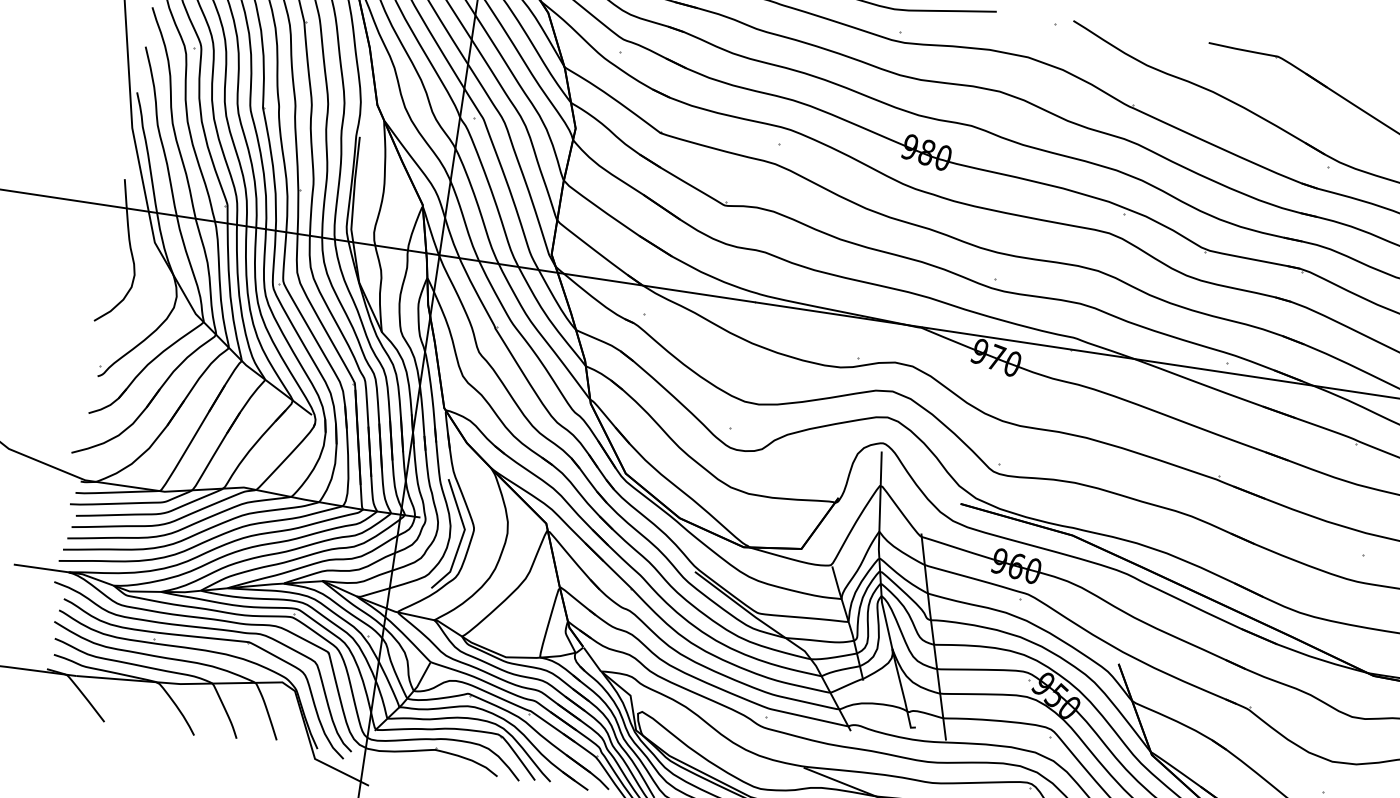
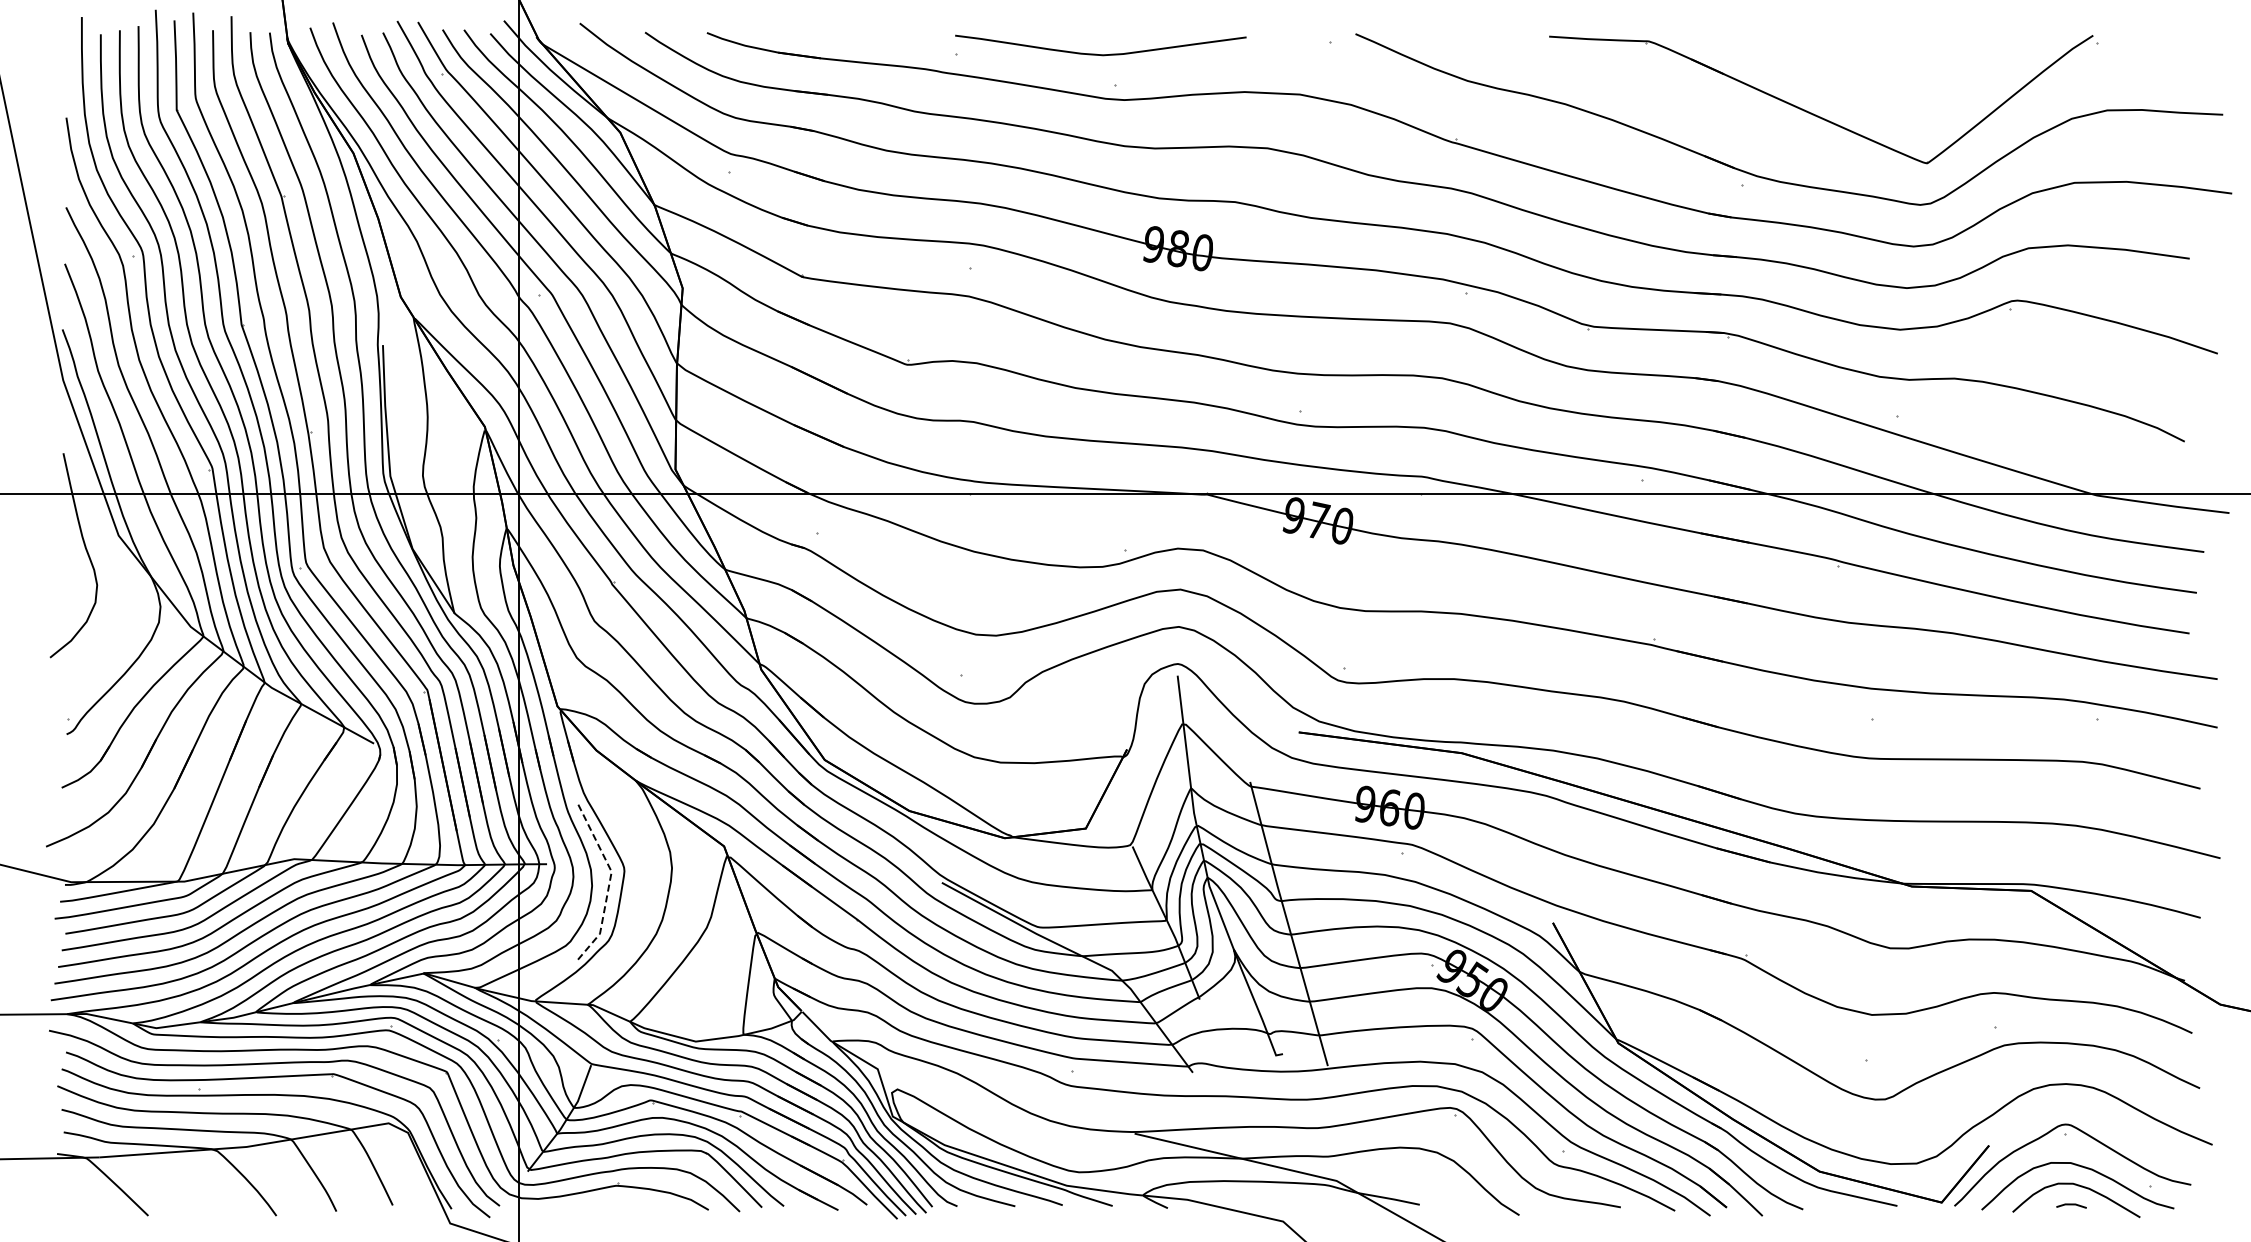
line: (462, 538) -> (609, 884), solid -> dashed

